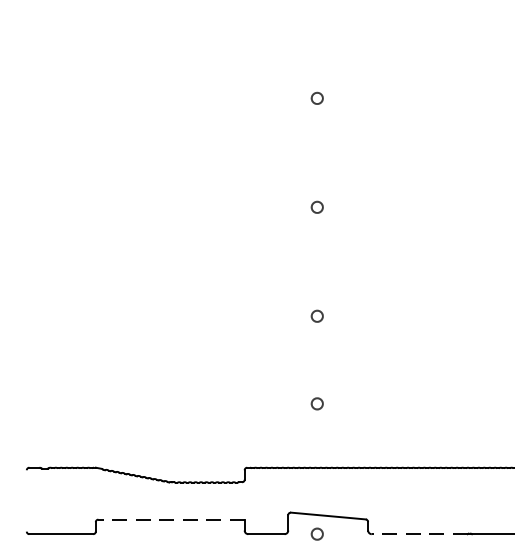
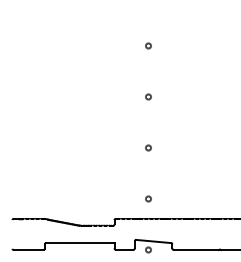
circle: (317, 402) -> (148, 198), moved
line: (169, 520) -> (79, 243), dashed -> solid
line: (417, 533) -> (195, 249), dashed -> solid

